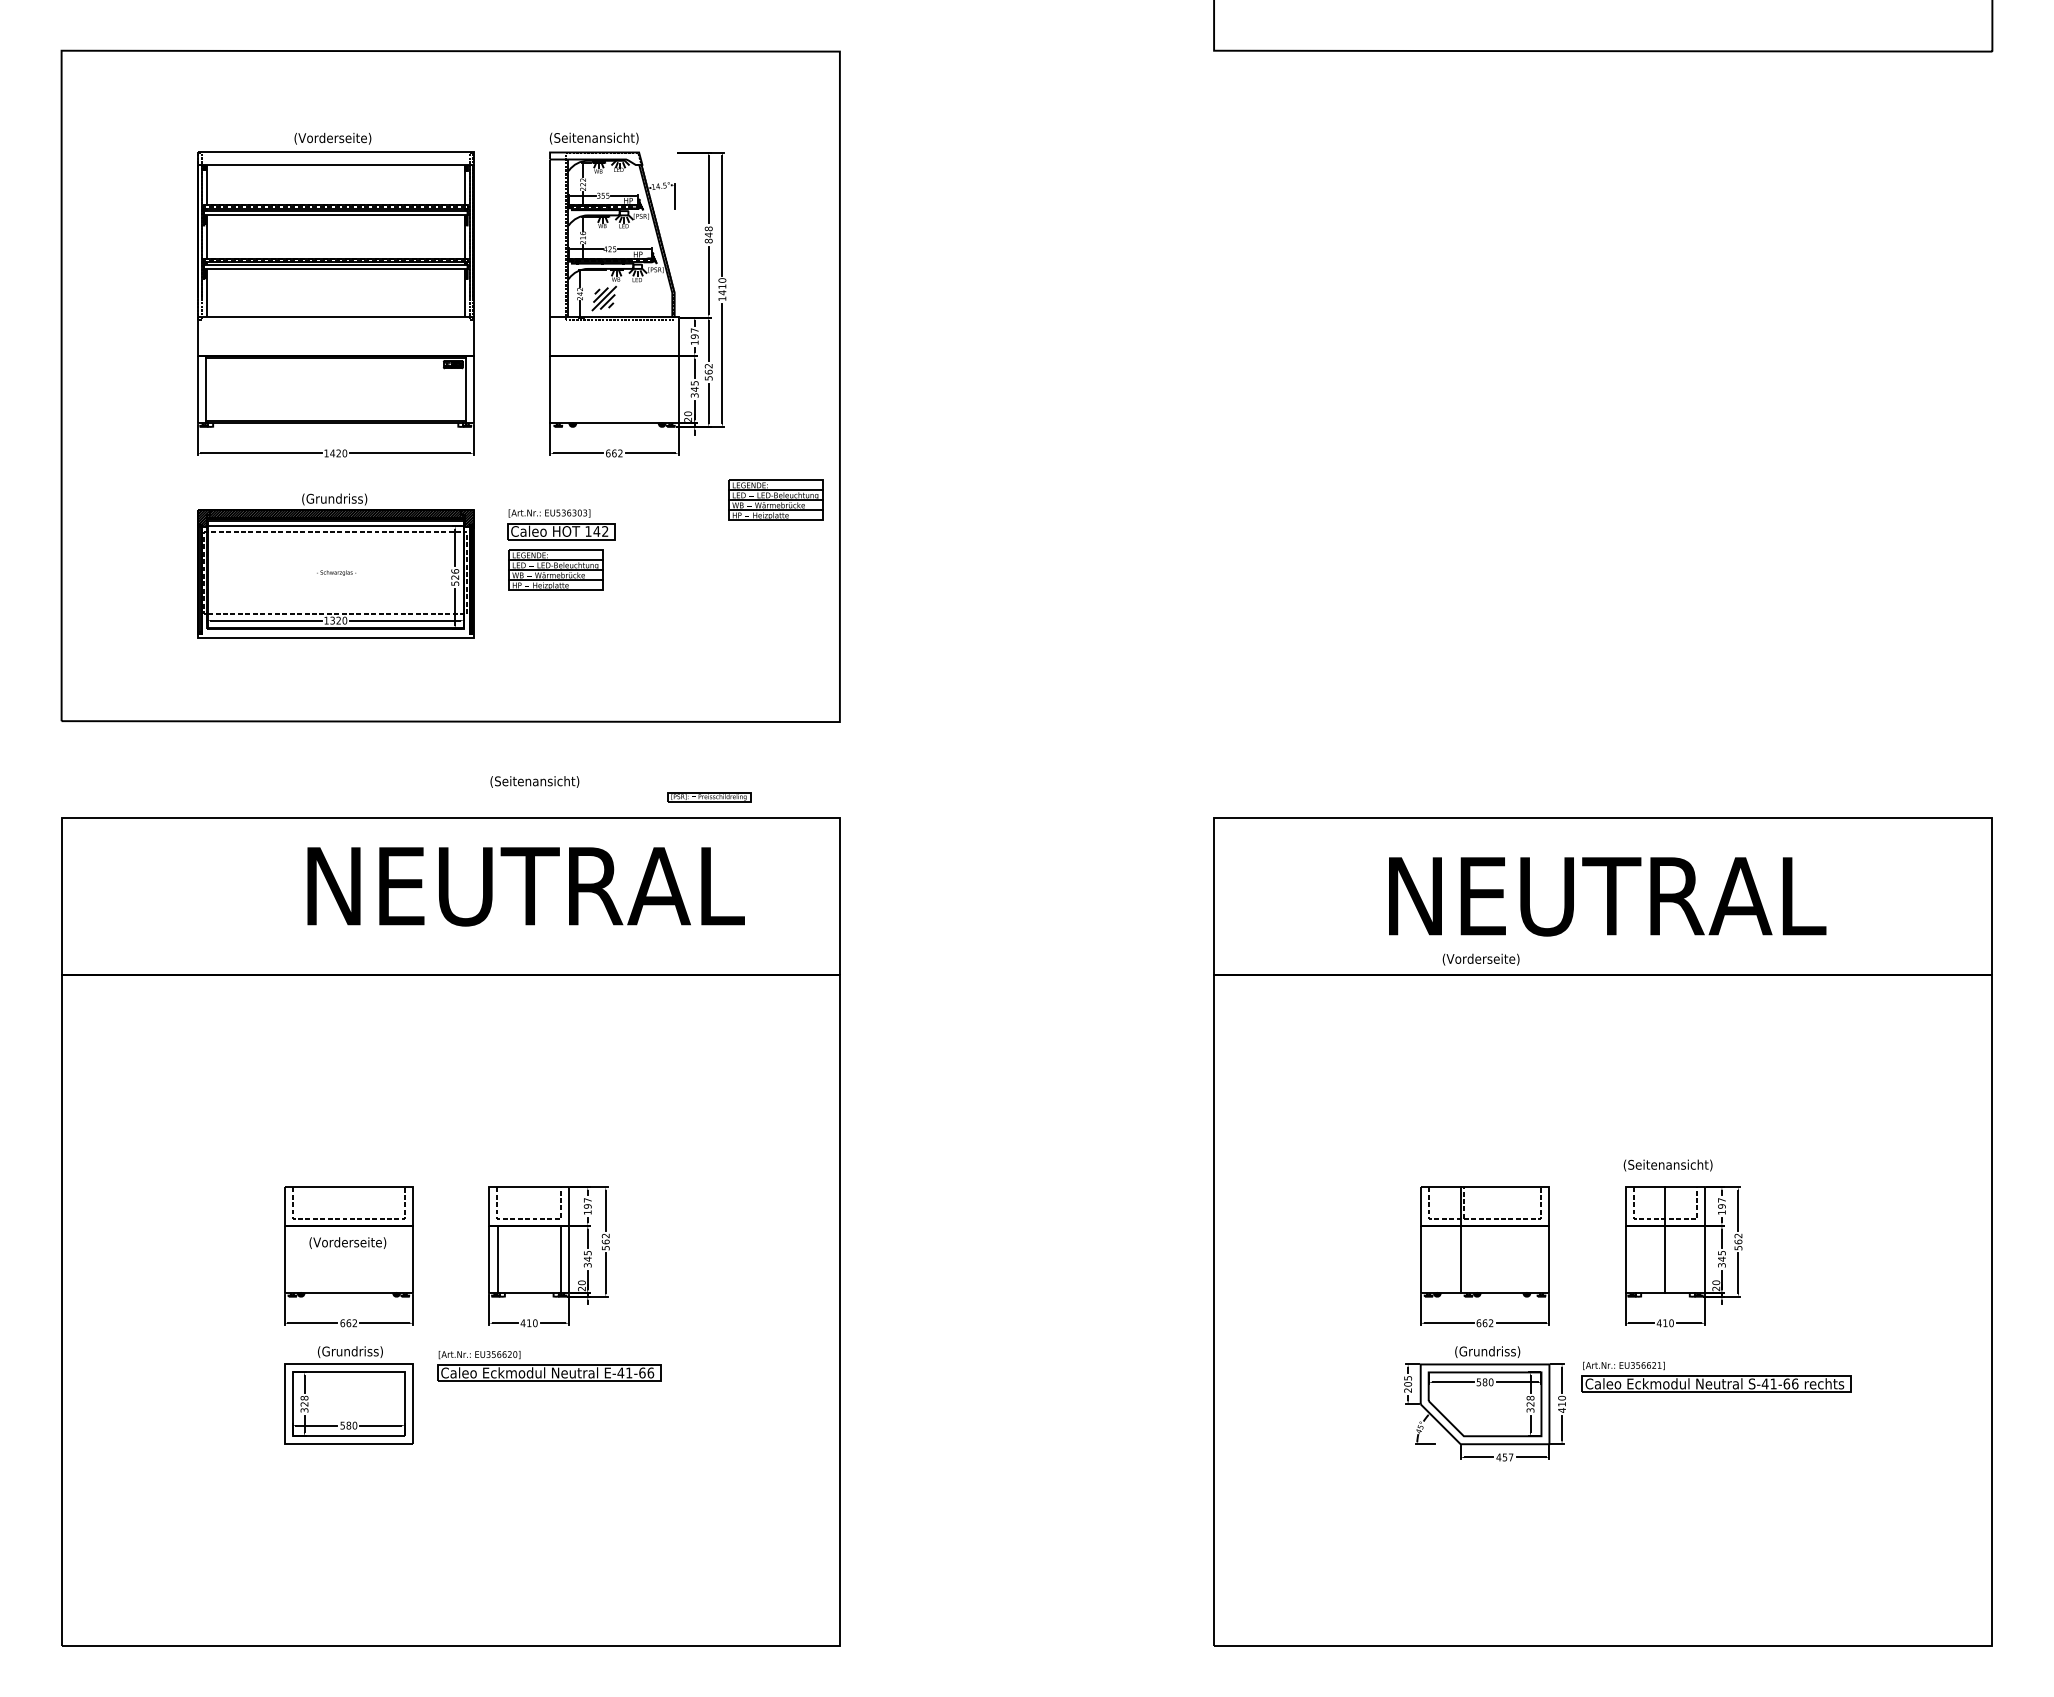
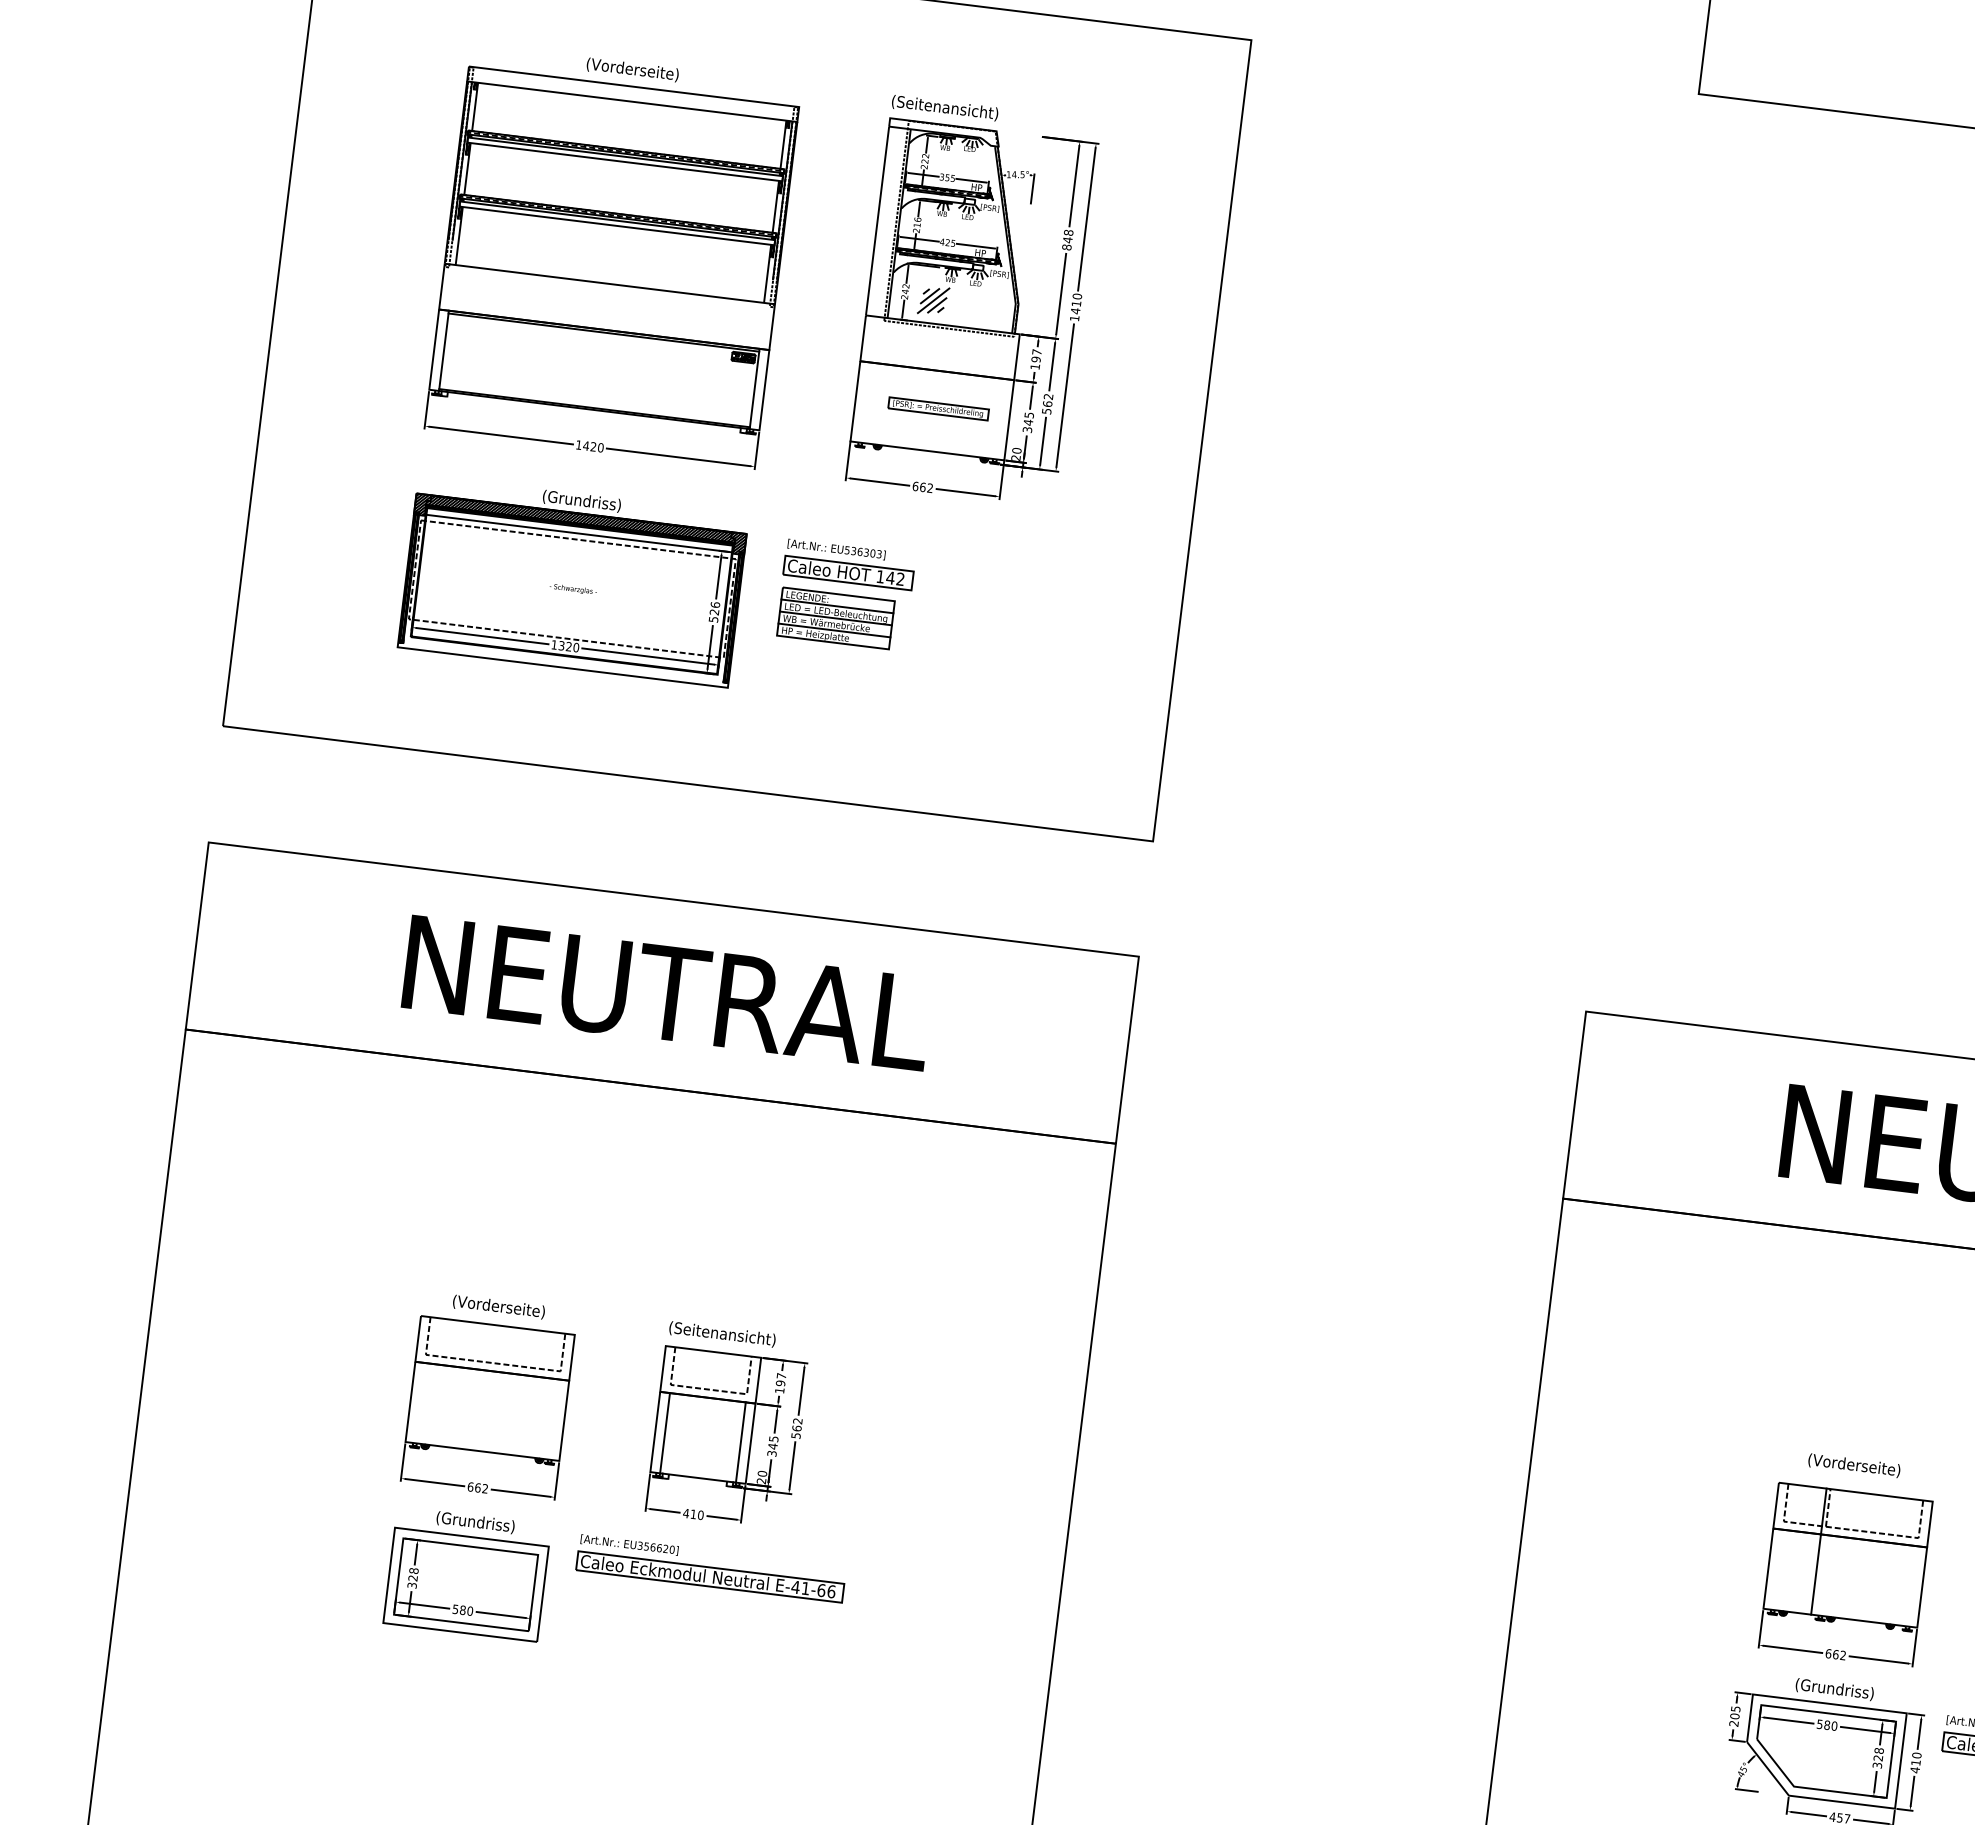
part: (775, 499) -> (1108, 566), removed
text: (534, 781) -> (722, 1333), moved
part: (709, 797) -> (938, 409), moved
text: (525, 886) -> (666, 993), moved
text: (1480, 959) -> (1853, 1465), moved
text: (347, 1242) -> (498, 1306), moved

